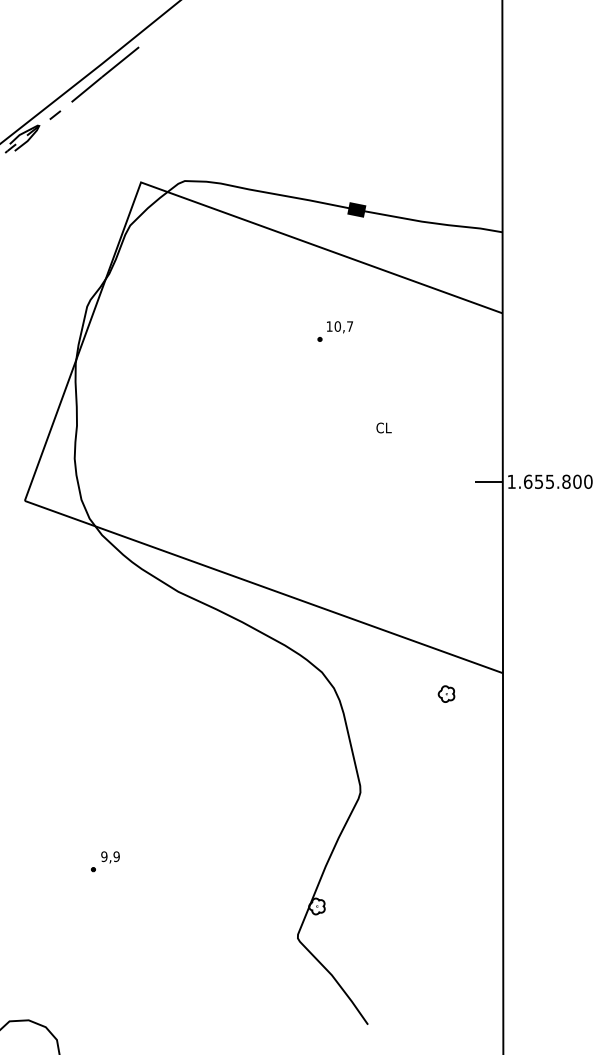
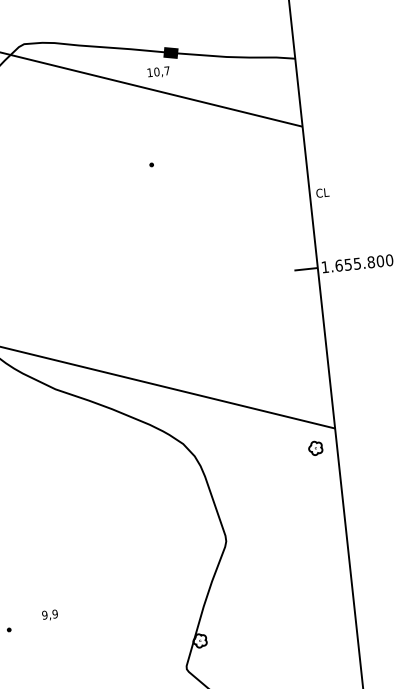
text: (339, 327) -> (158, 72), moved
text: (383, 427) -> (322, 192), moved
part: (446, 693) -> (315, 447), moved
text: (110, 857) -> (50, 615), moved

